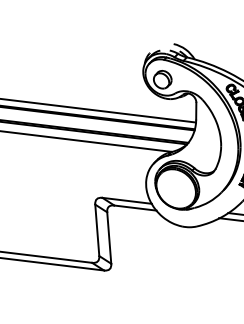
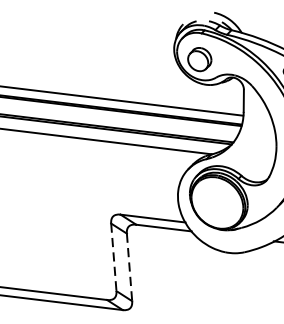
line: (97, 230) -> (114, 257), solid -> dashed
line: (109, 238) -> (129, 268), solid -> dashed

